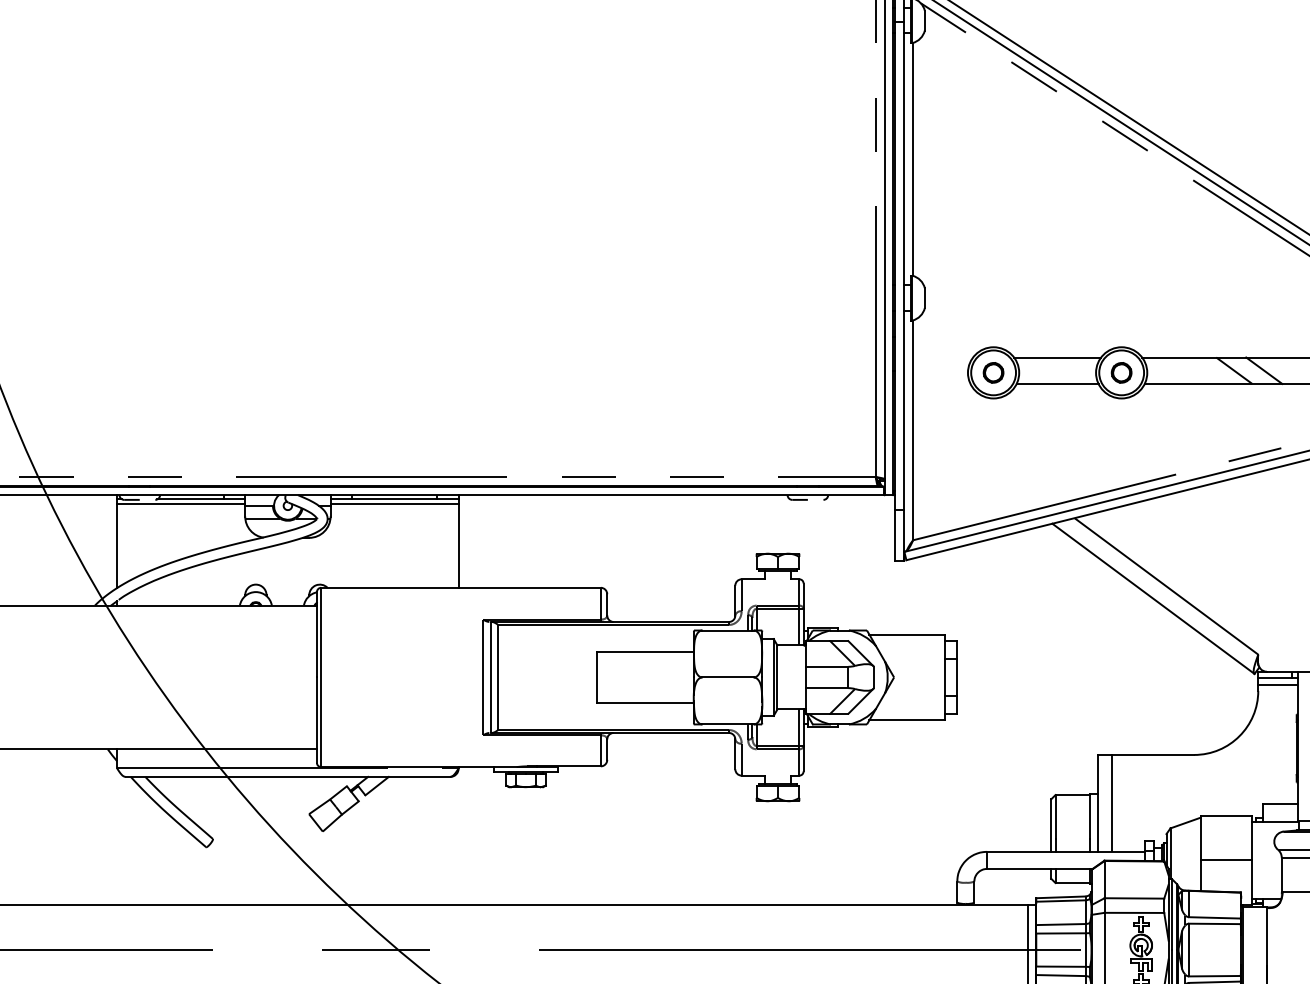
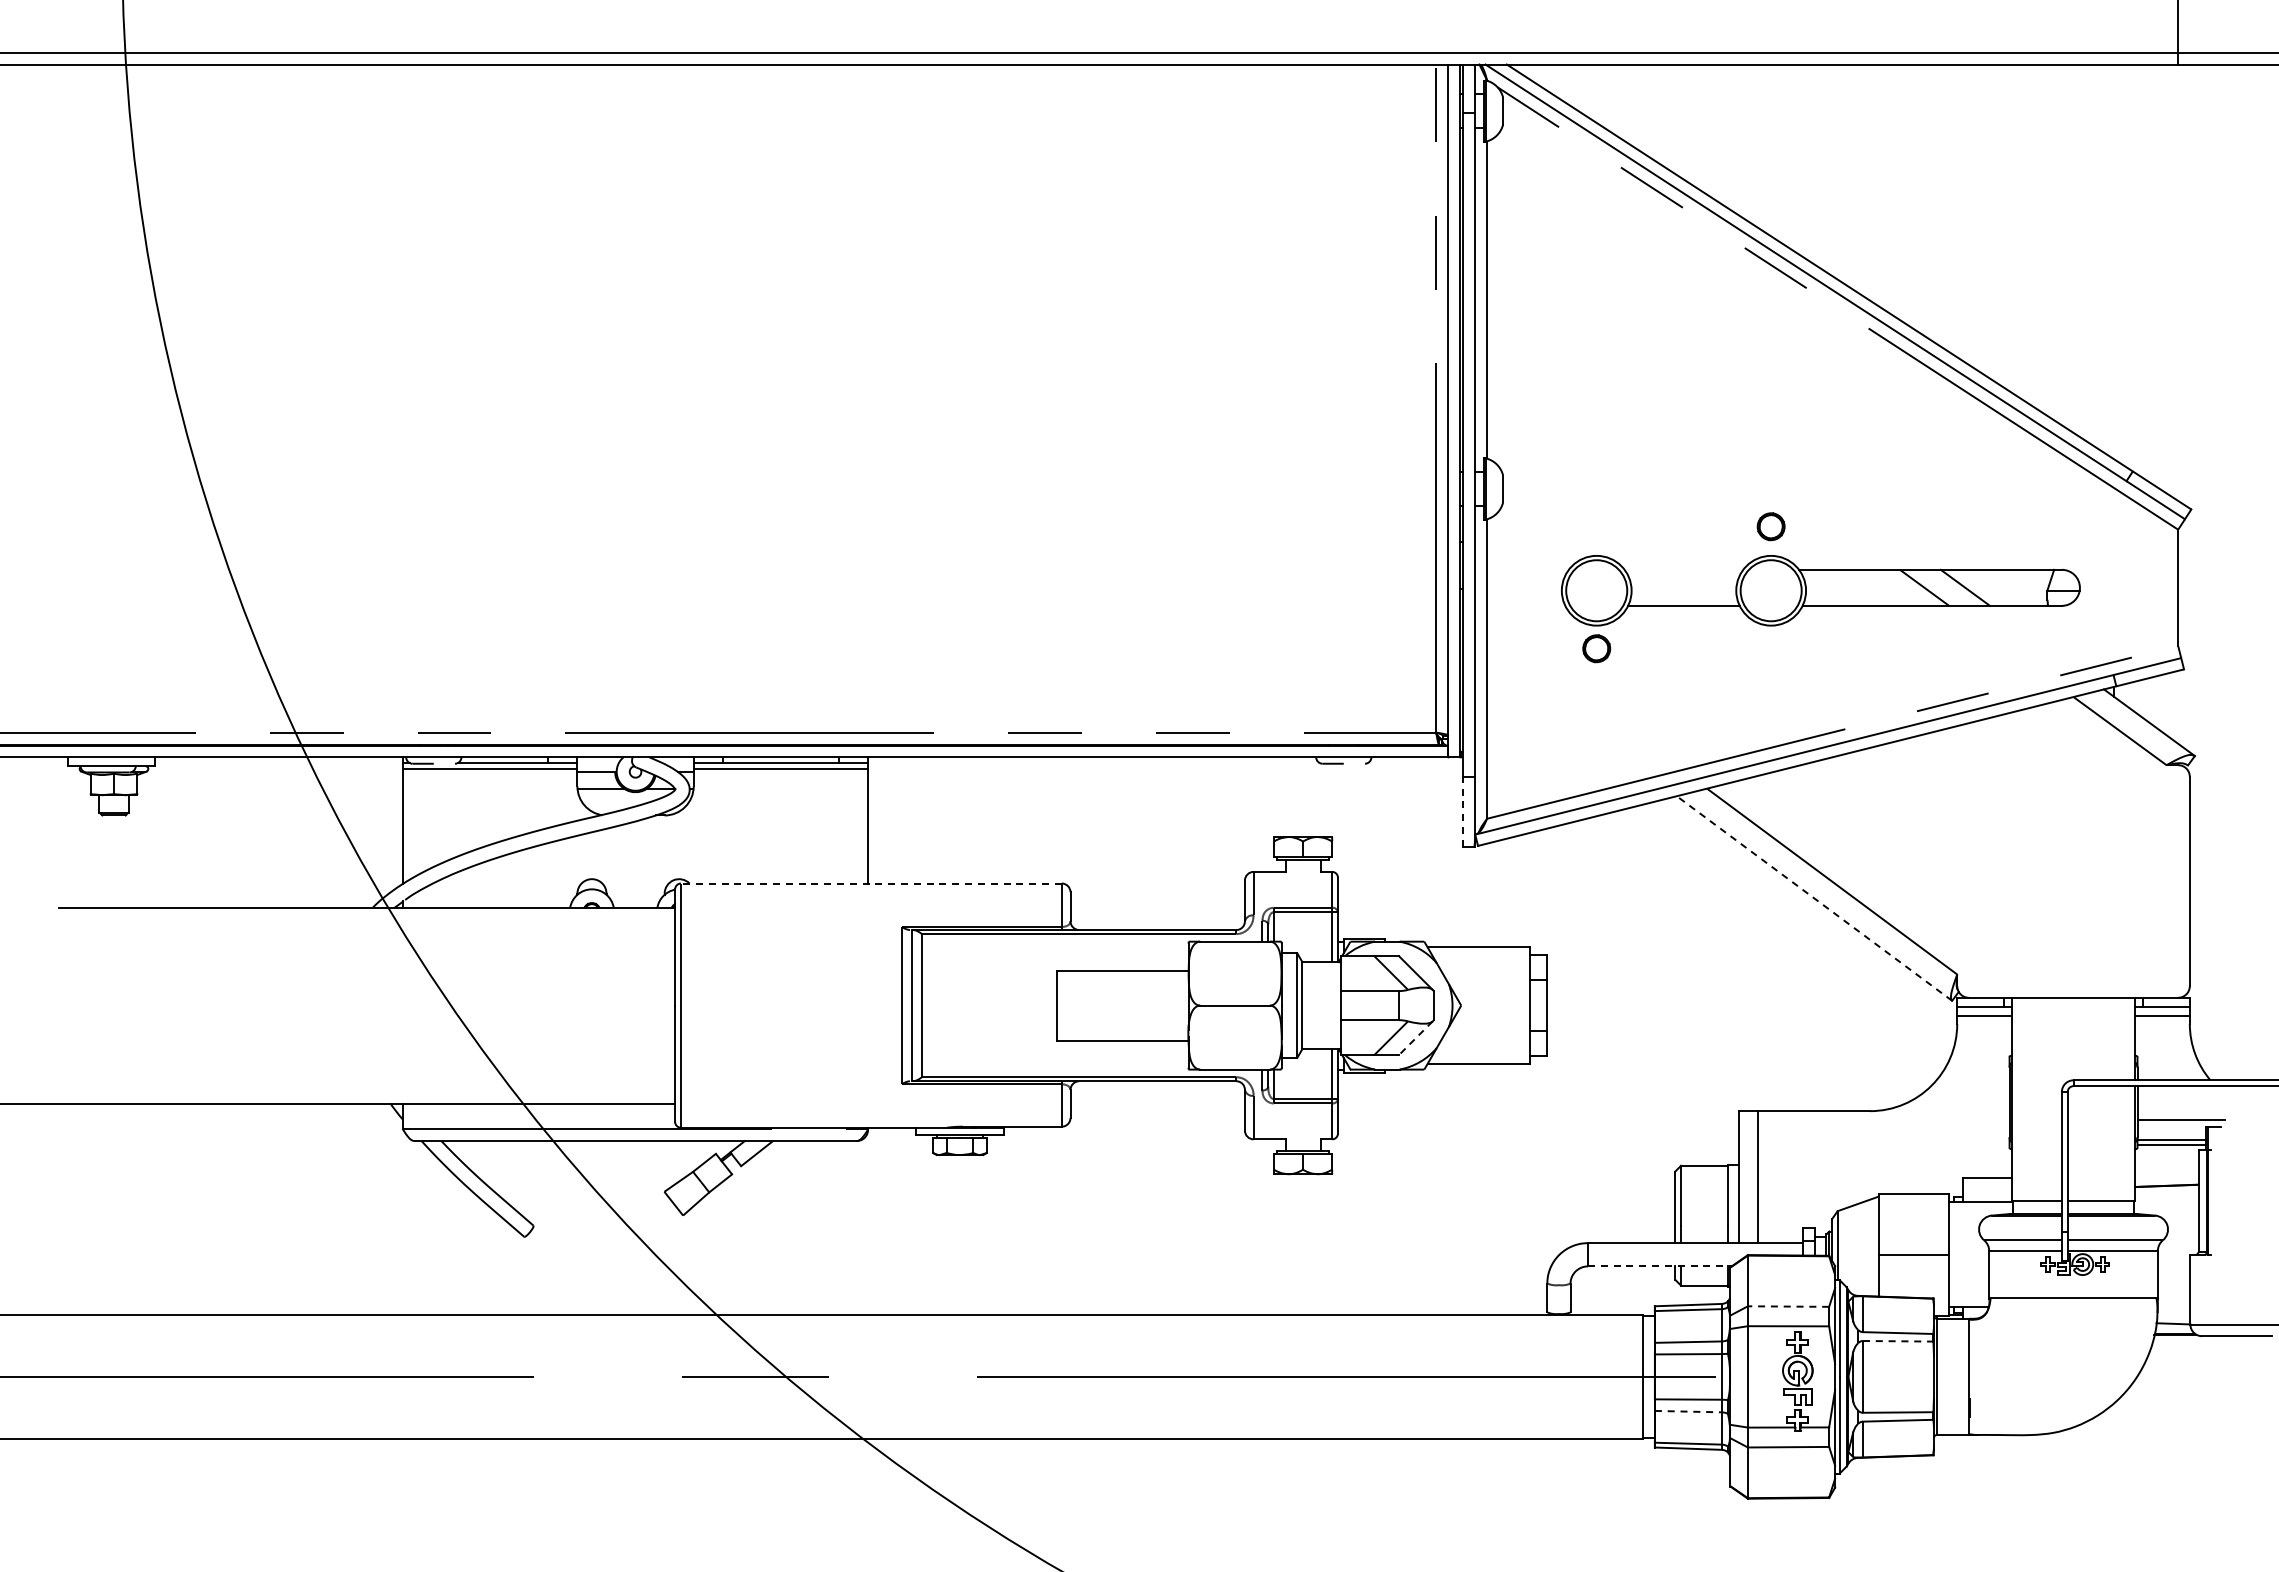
line: (1057, 357) -> (1683, 569), removed
part: (993, 372) -> (1596, 648), moved
part: (1121, 372) -> (1770, 526), moved
line: (895, 534) -> (1463, 811), solid -> dashed
line: (460, 587) -> (870, 883), solid -> dashed
line: (1153, 598) -> (1814, 898), solid -> dashed
line: (860, 701) -> (1415, 1038), solid -> dashed
line: (1039, 869) -> (1659, 1266), solid -> dashed
line: (1134, 898) -> (1788, 1306), solid -> dashed
line: (1215, 924) -> (1898, 1341), solid -> dashed
line: (1060, 975) -> (1688, 1411), solid -> dashed

